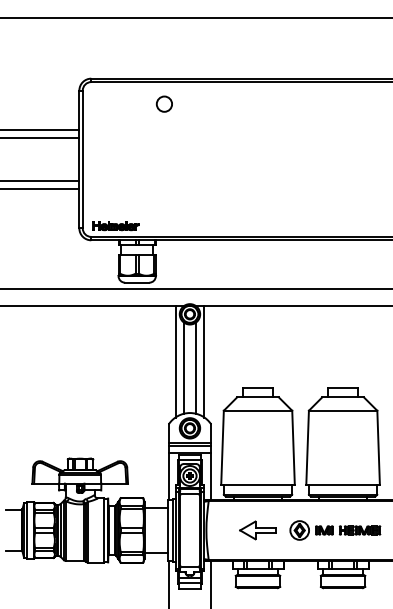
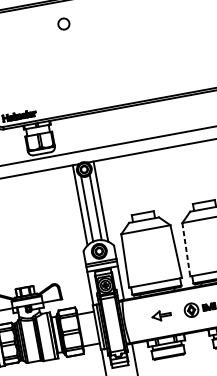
circle: (163, 103) -> (63, 23), moved
line: (307, 447) -> (186, 249), solid -> dashed
part: (257, 530) -> (161, 315), size x0.7

